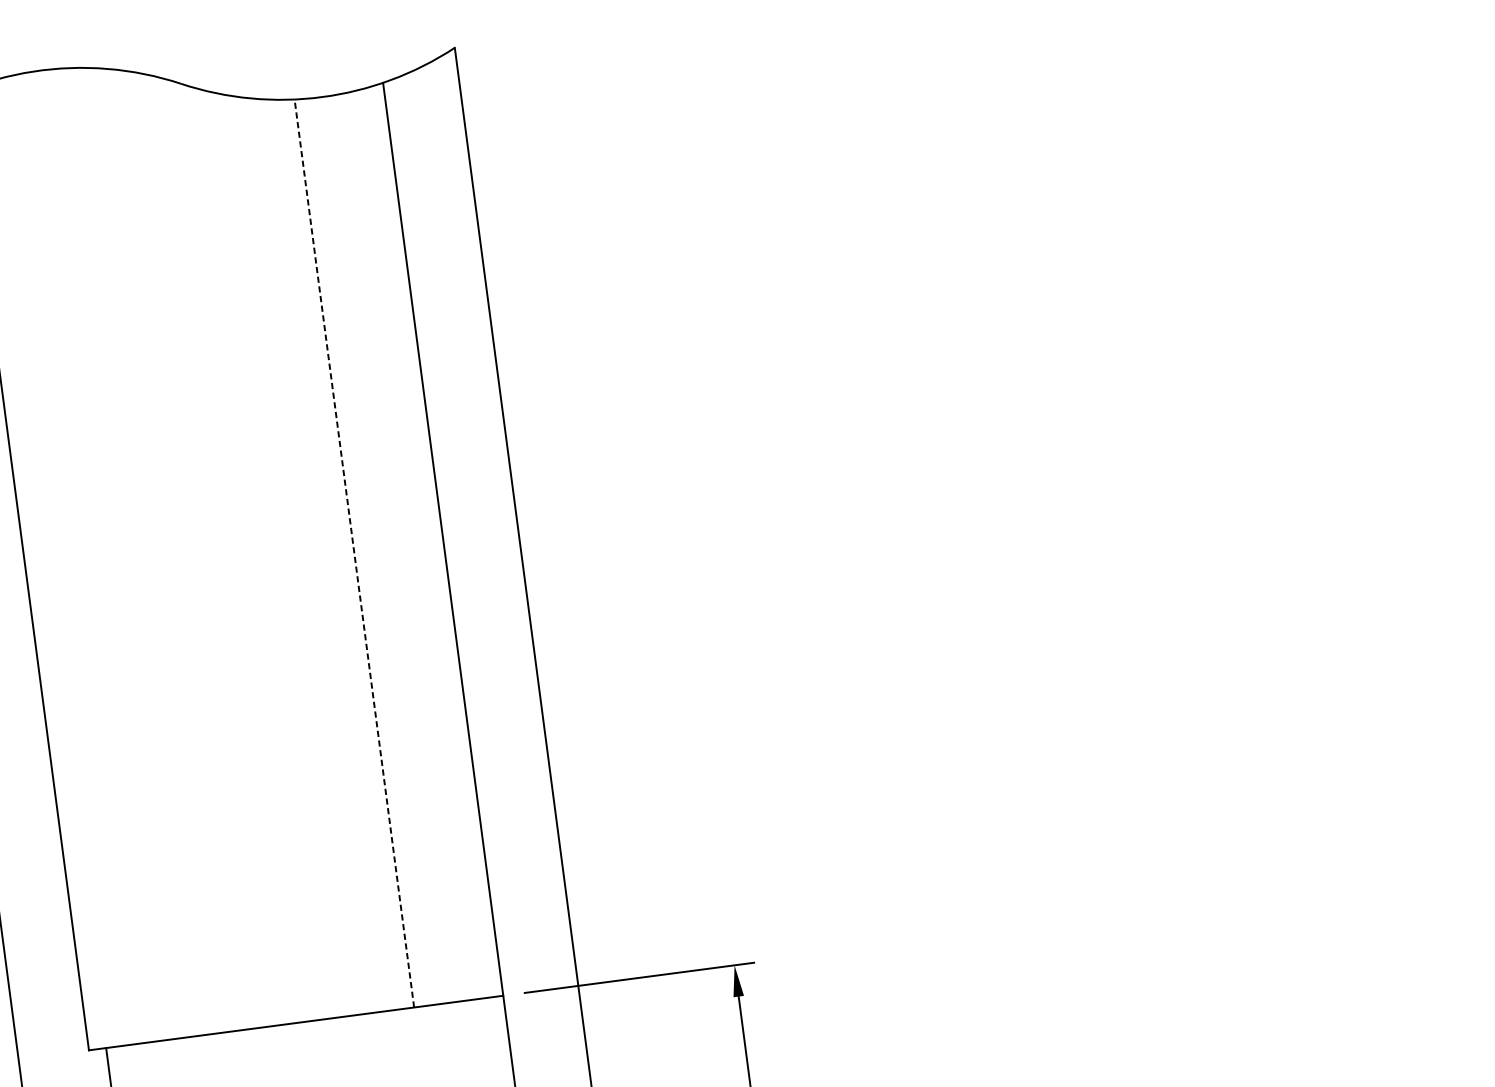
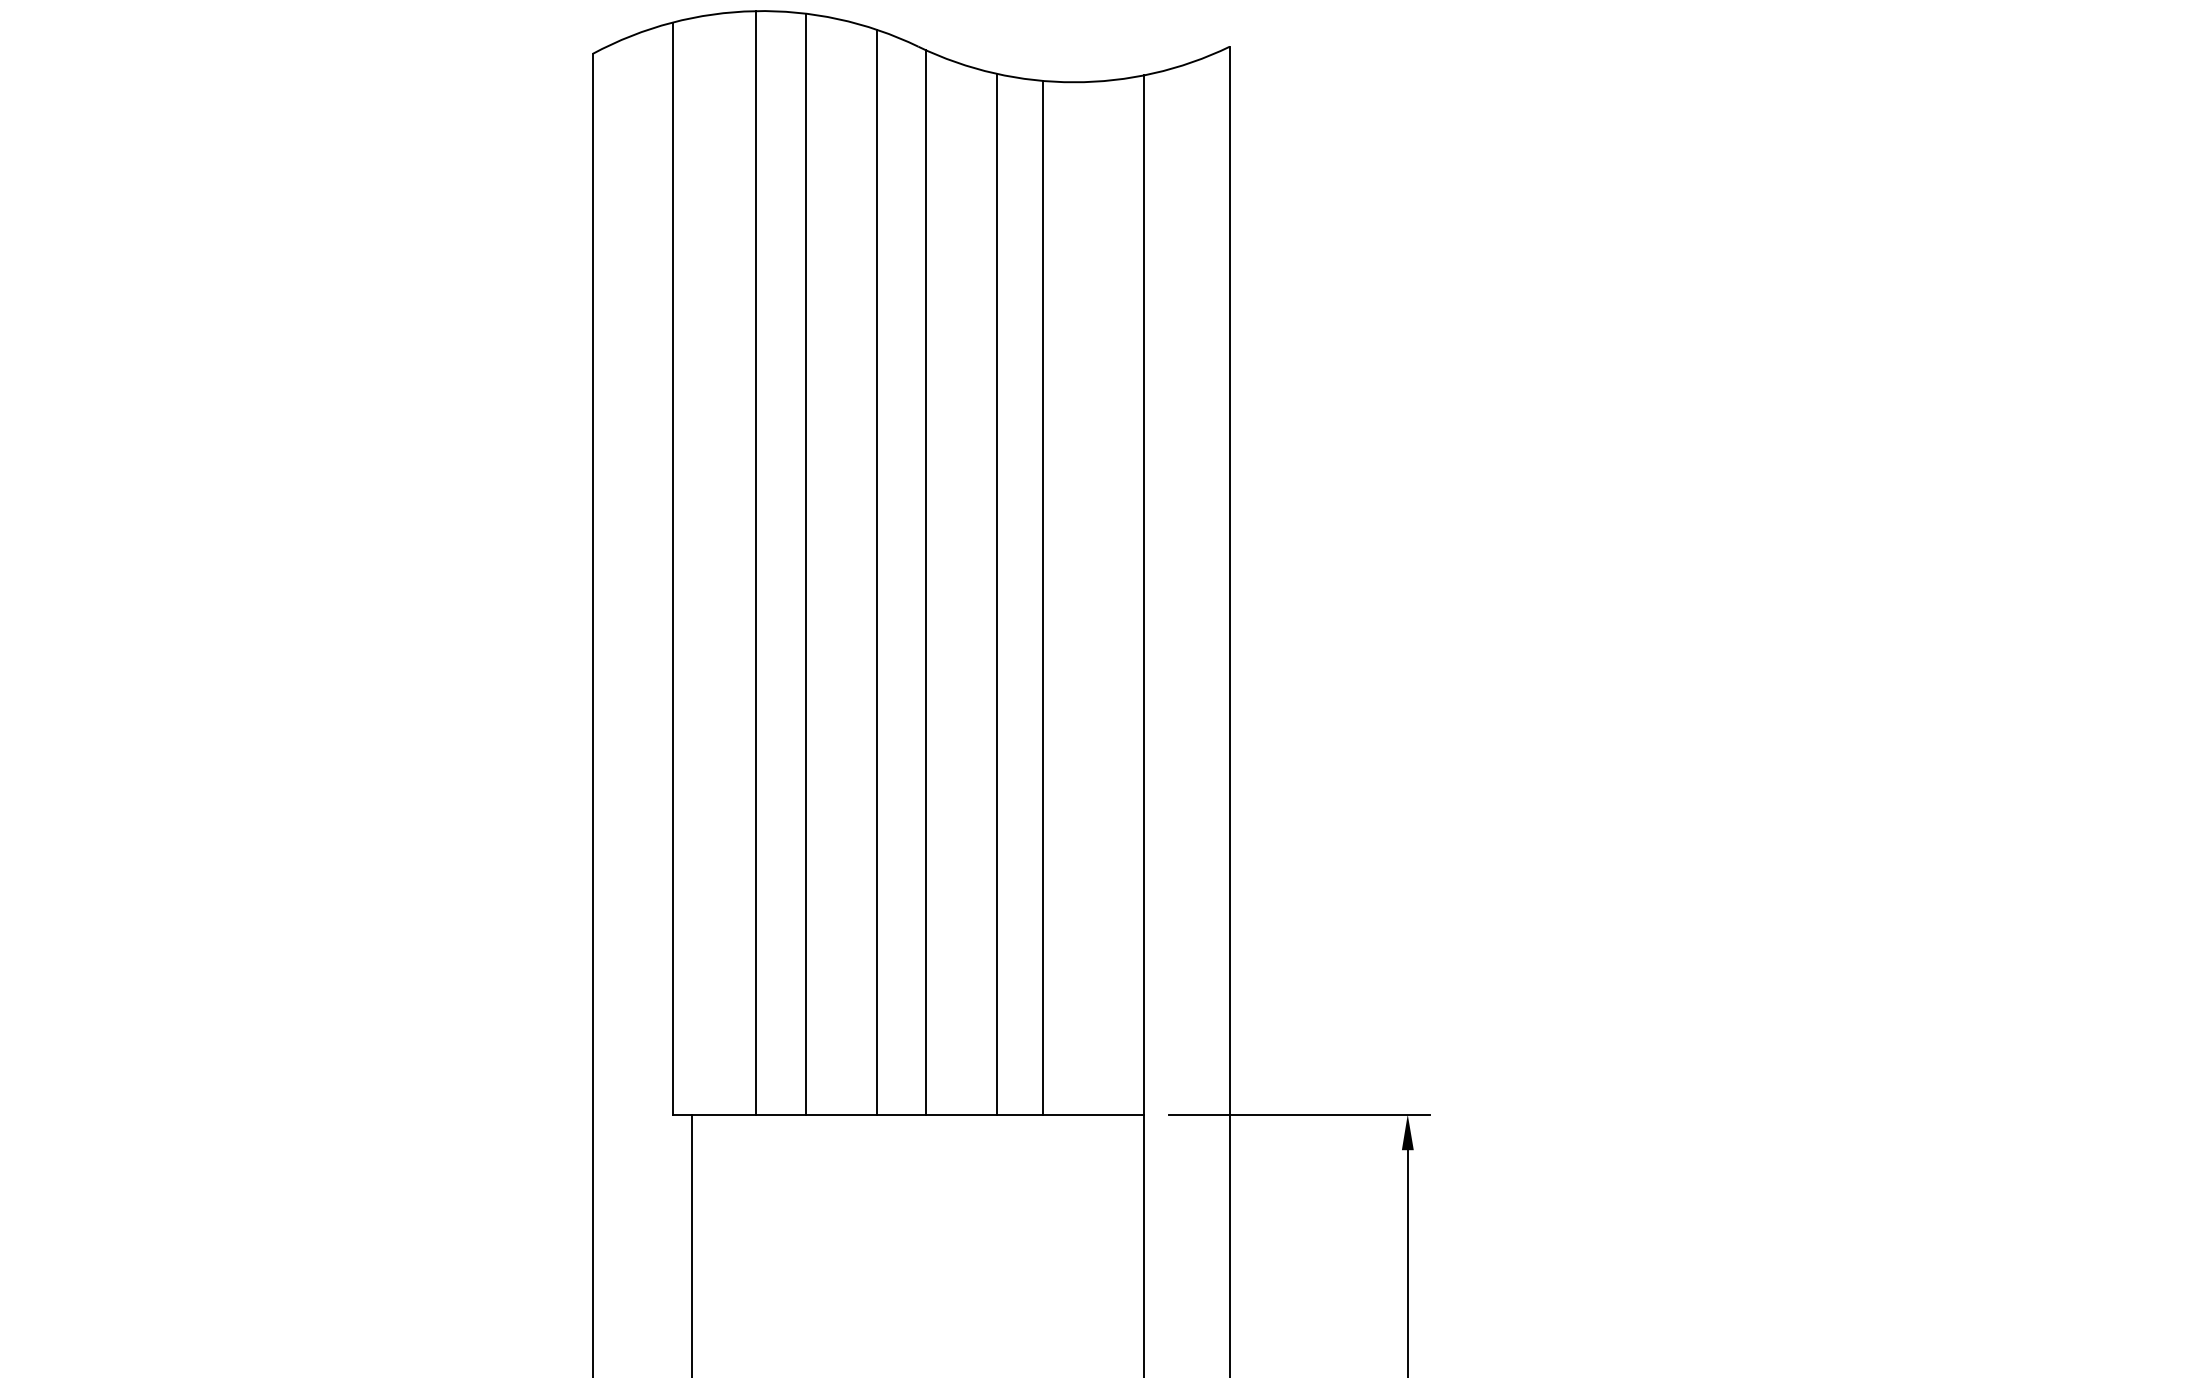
line: (206, 549) -> (877, 571), added
line: (142, 550) -> (806, 563), added
line: (249, 553) -> (925, 582), added
line: (353, 553) -> (1042, 597), dashed -> solid
line: (98, 555) -> (756, 562), added
line: (313, 555) -> (996, 593), added

